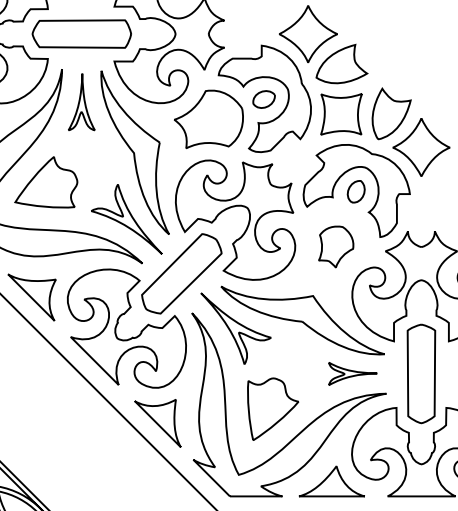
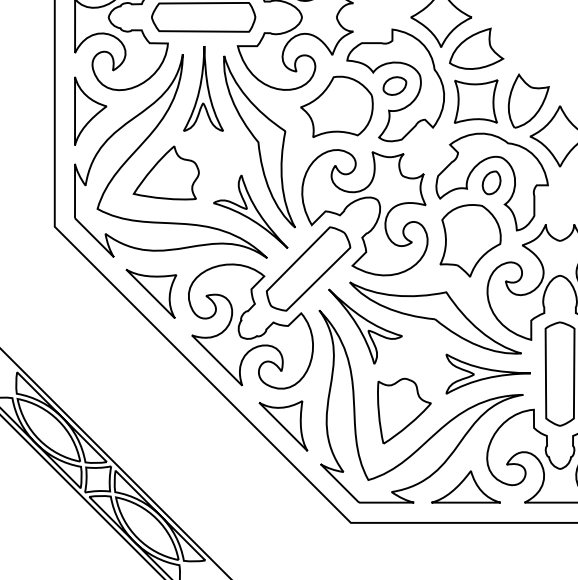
part: (81, 101) -> (203, 88), size x1.43
part: (336, 246) -> (470, 240), size x1.67
part: (352, 373) -> (487, 373), size x1.67

